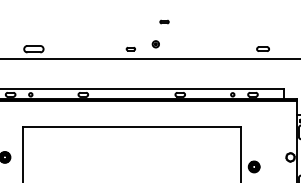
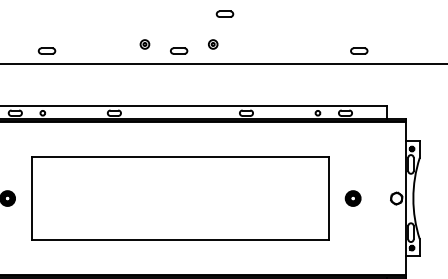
part: (164, 21) -> (224, 13), size x1.43
part: (105, 44) -> (144, 44), added
part: (33, 48) -> (46, 50), size x0.62
part: (131, 48) -> (179, 50), size x1.43
part: (253, 166) -> (352, 198), moved

